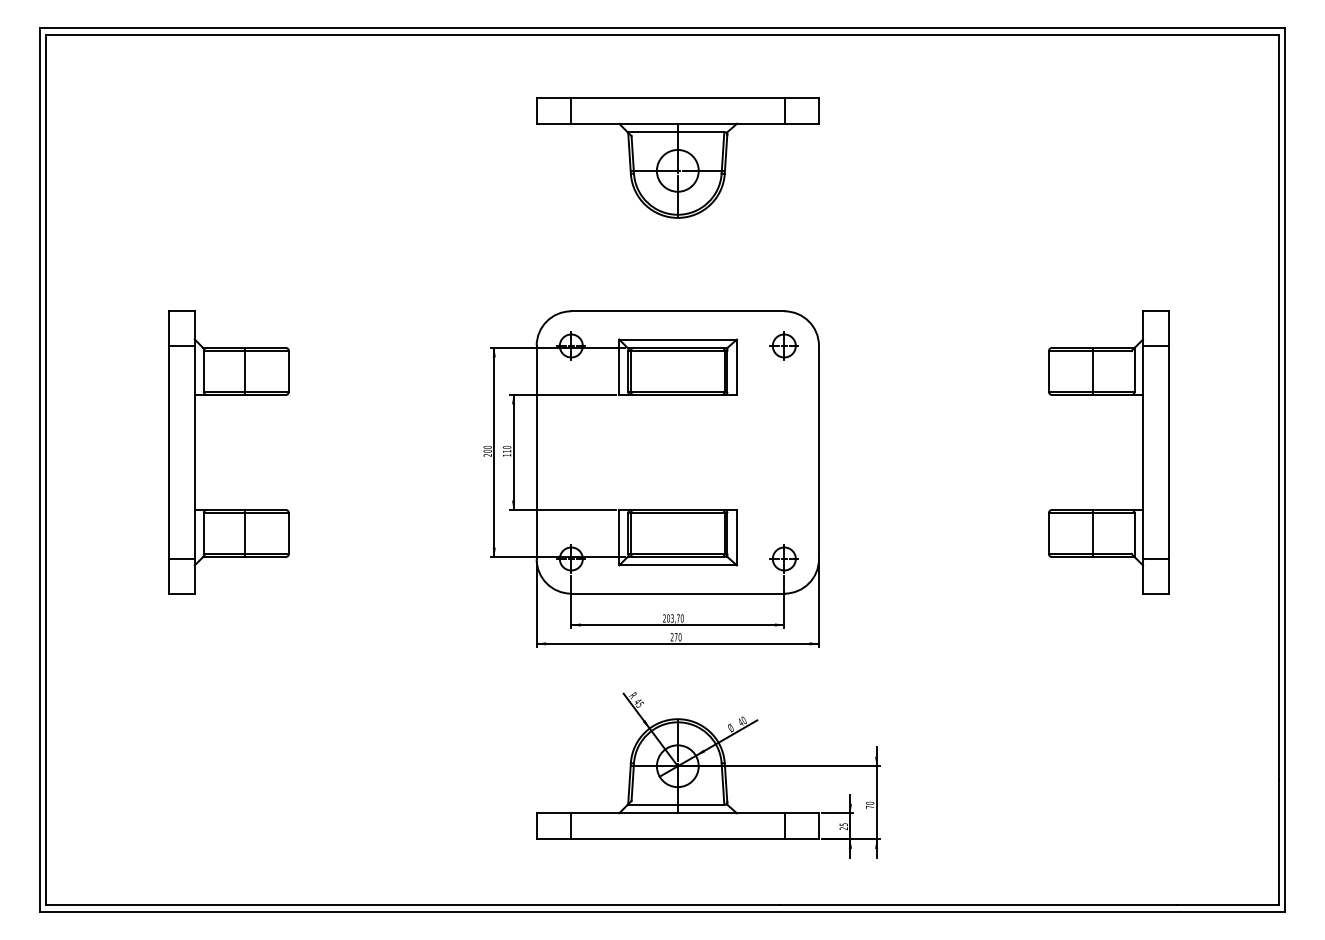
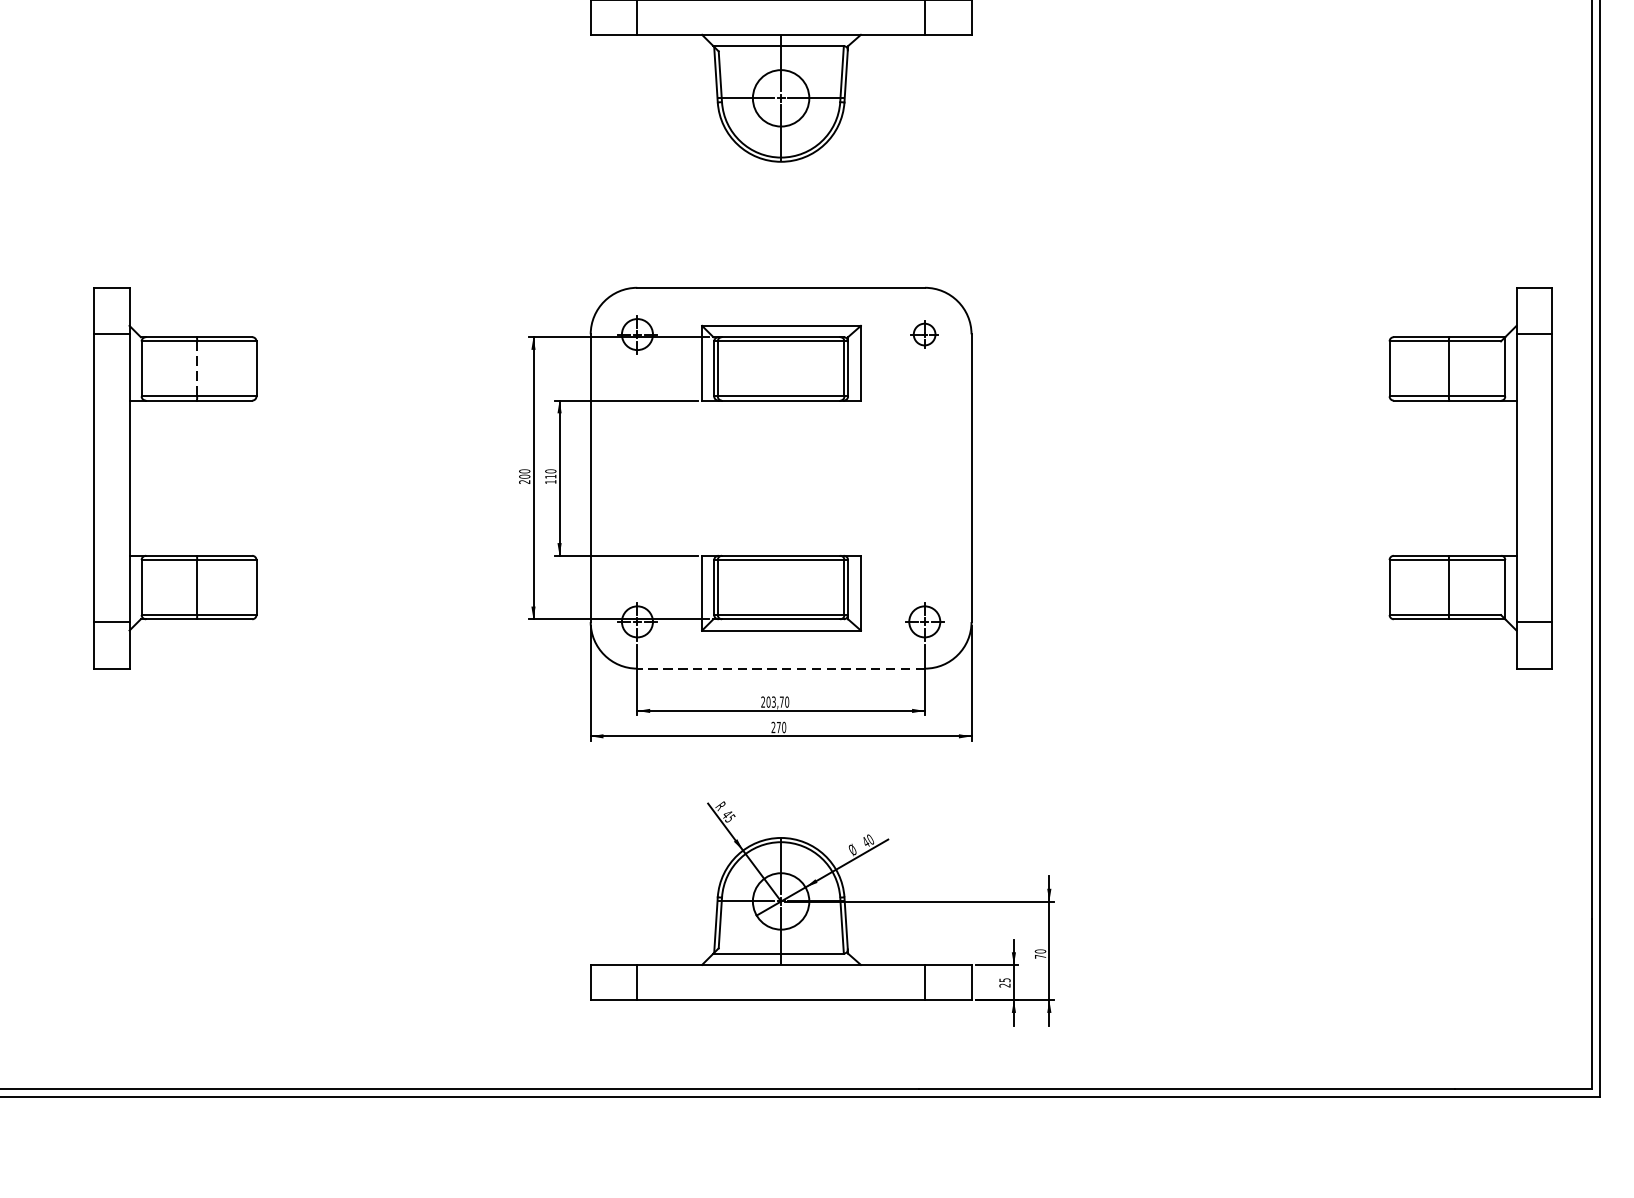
part: (783, 345) -> (923, 333), size x0.7
line: (244, 371) -> (196, 368), solid -> dashed
part: (1142, 452) -> (1515, 478), moved
line: (677, 593) -> (780, 668), solid -> dashed

